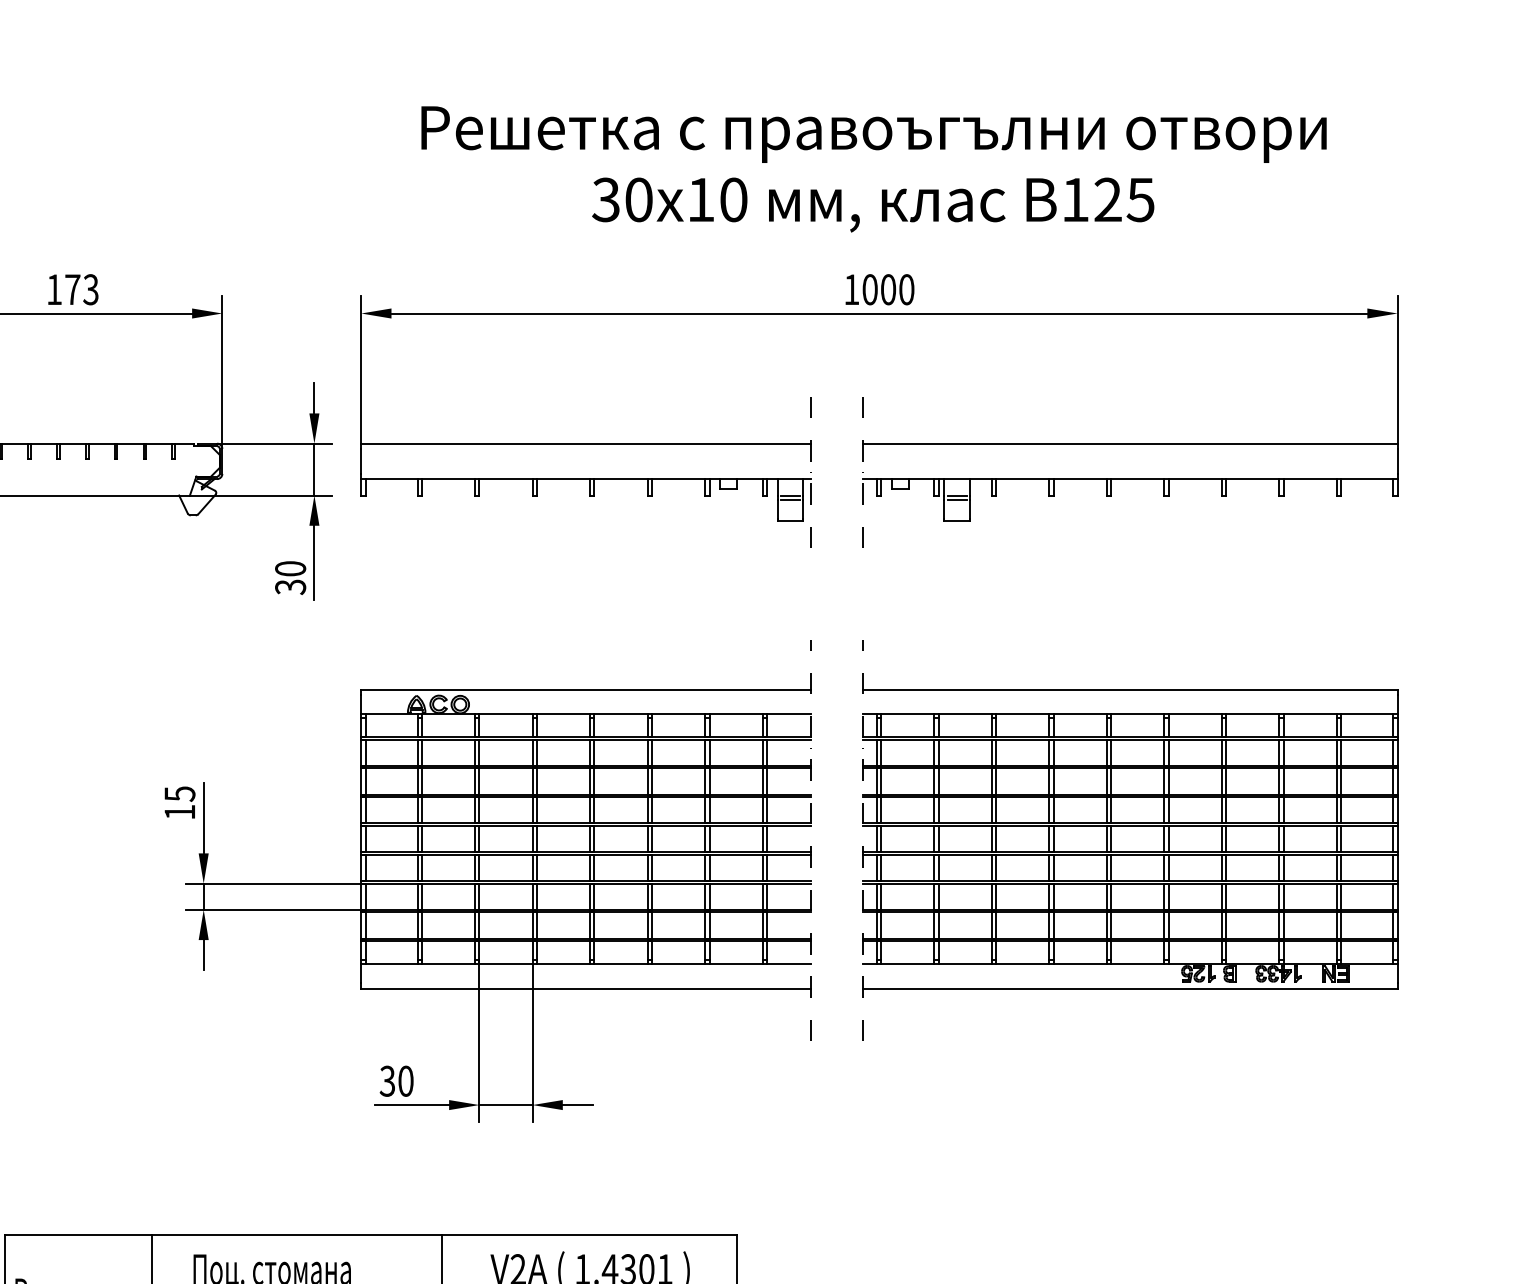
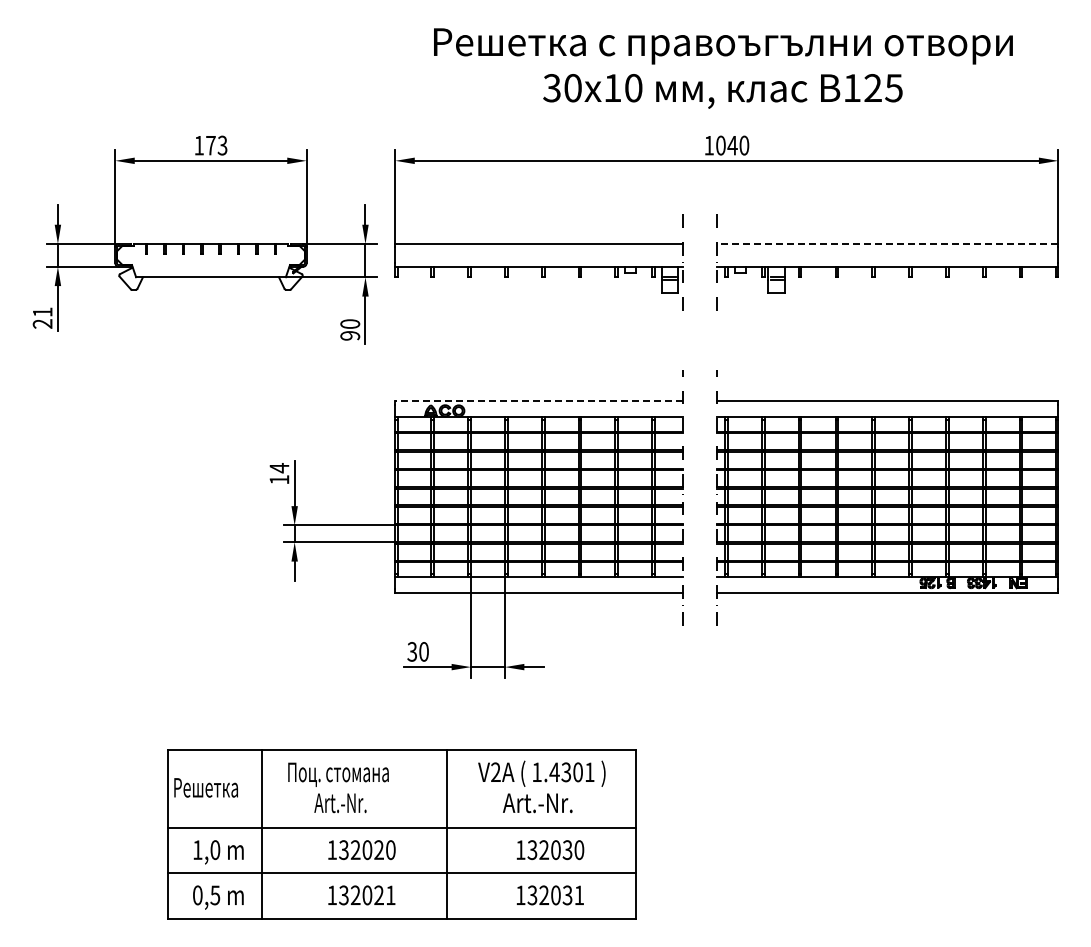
text: (888, 289) -> (732, 145), 1000 -> 1040
line: (1130, 444) -> (887, 244), solid -> dashed
text: (290, 586) -> (350, 335), 30 -> 90
line: (586, 689) -> (539, 401), solid -> dashed
text: (179, 794) -> (279, 468), 15 -> 14

